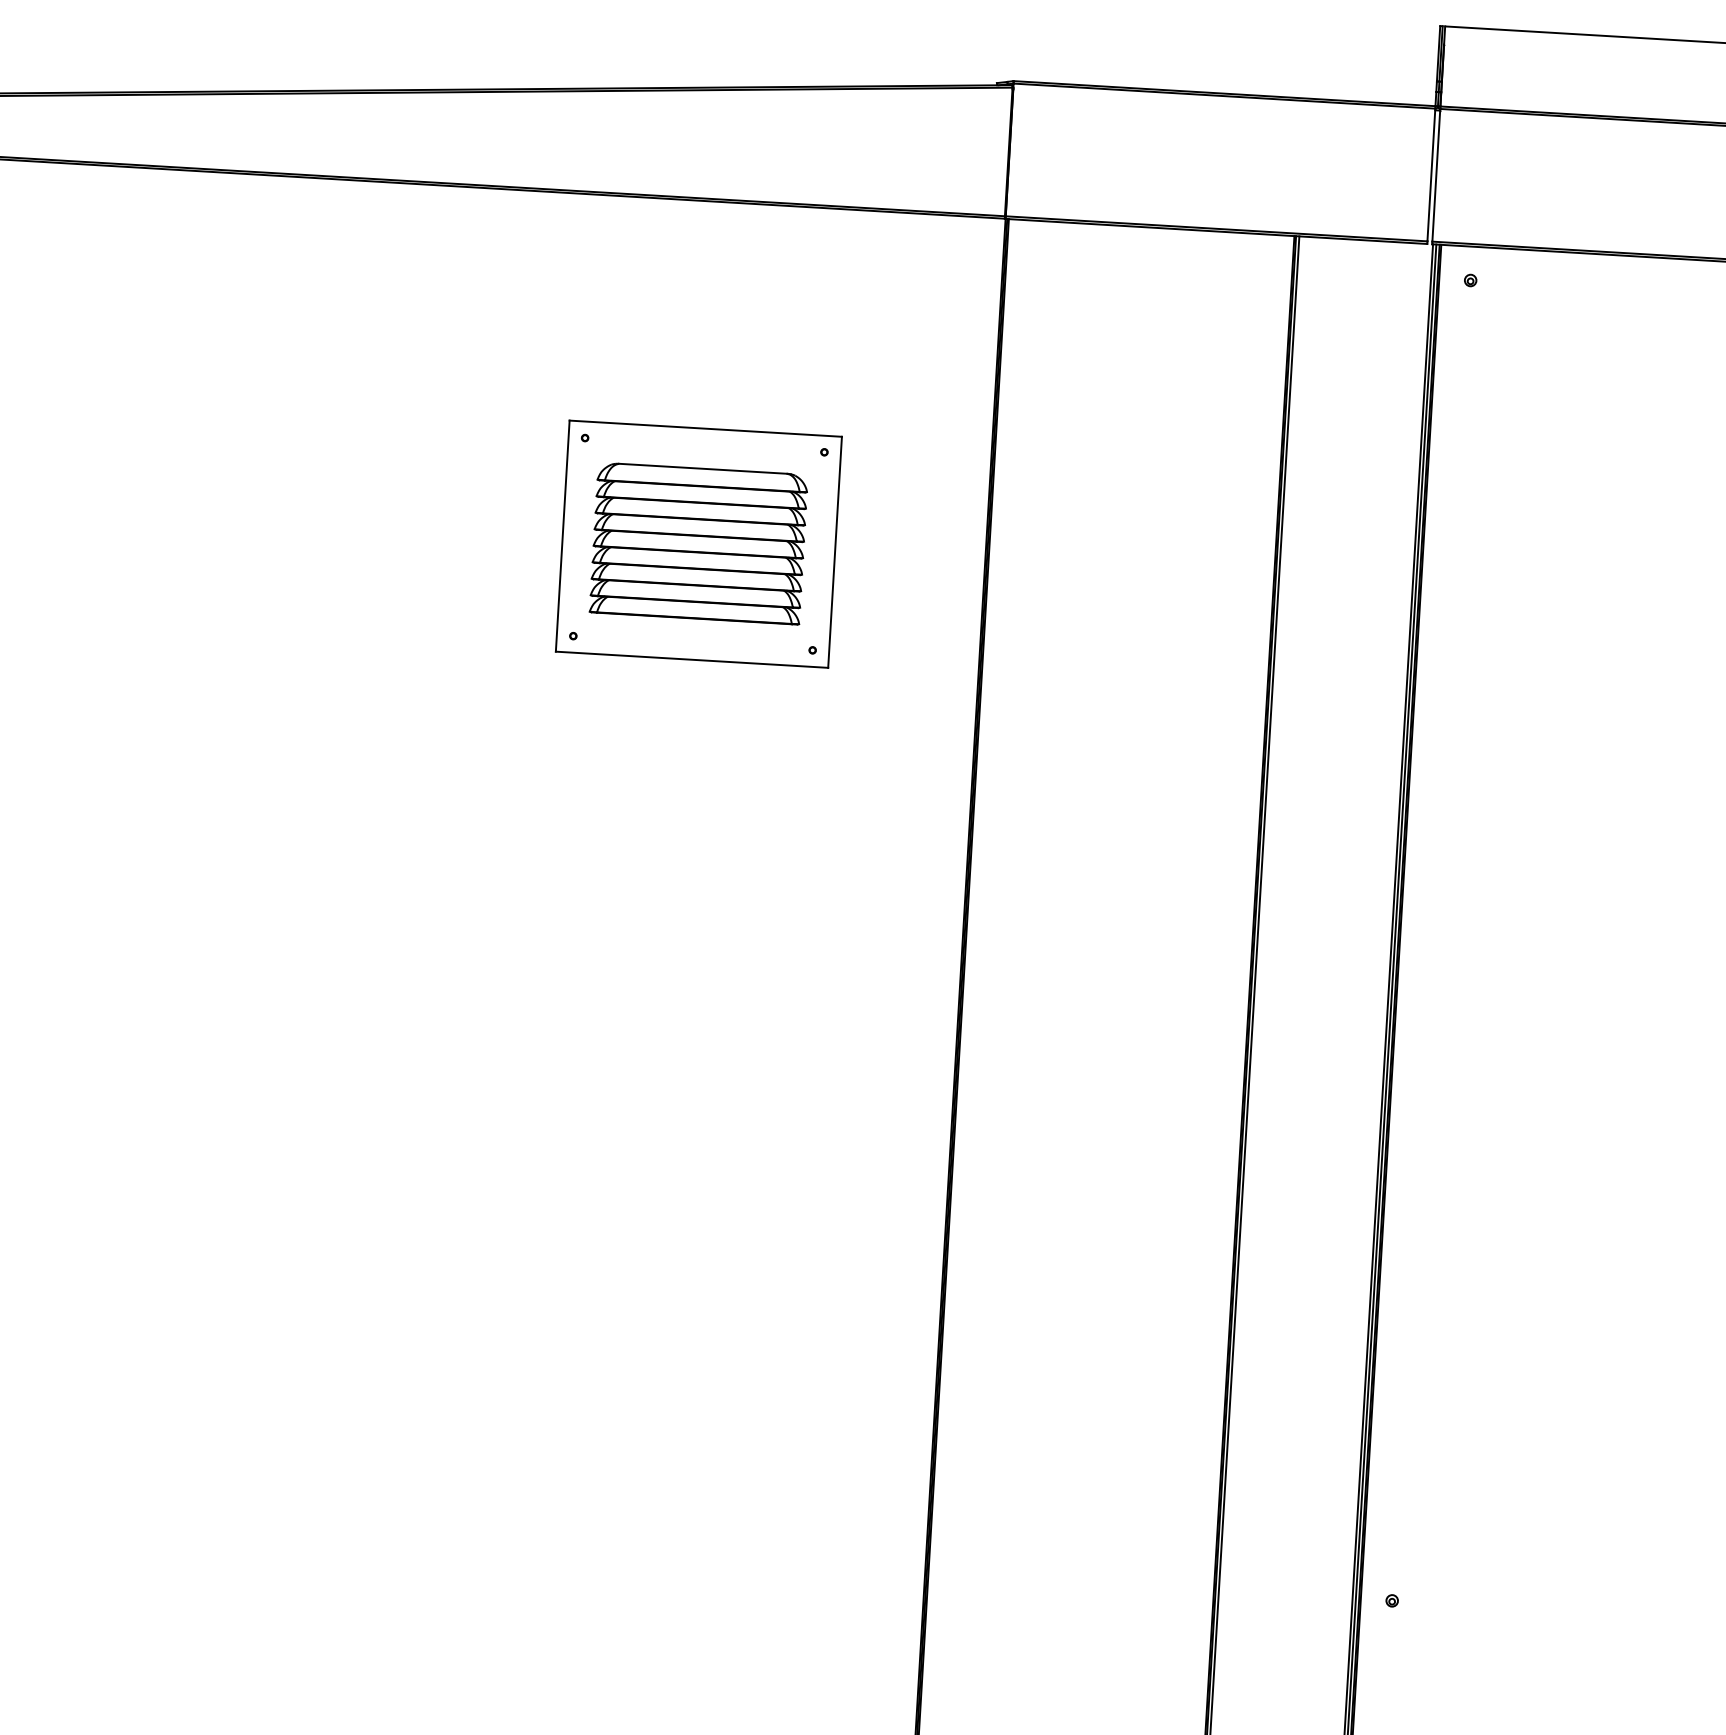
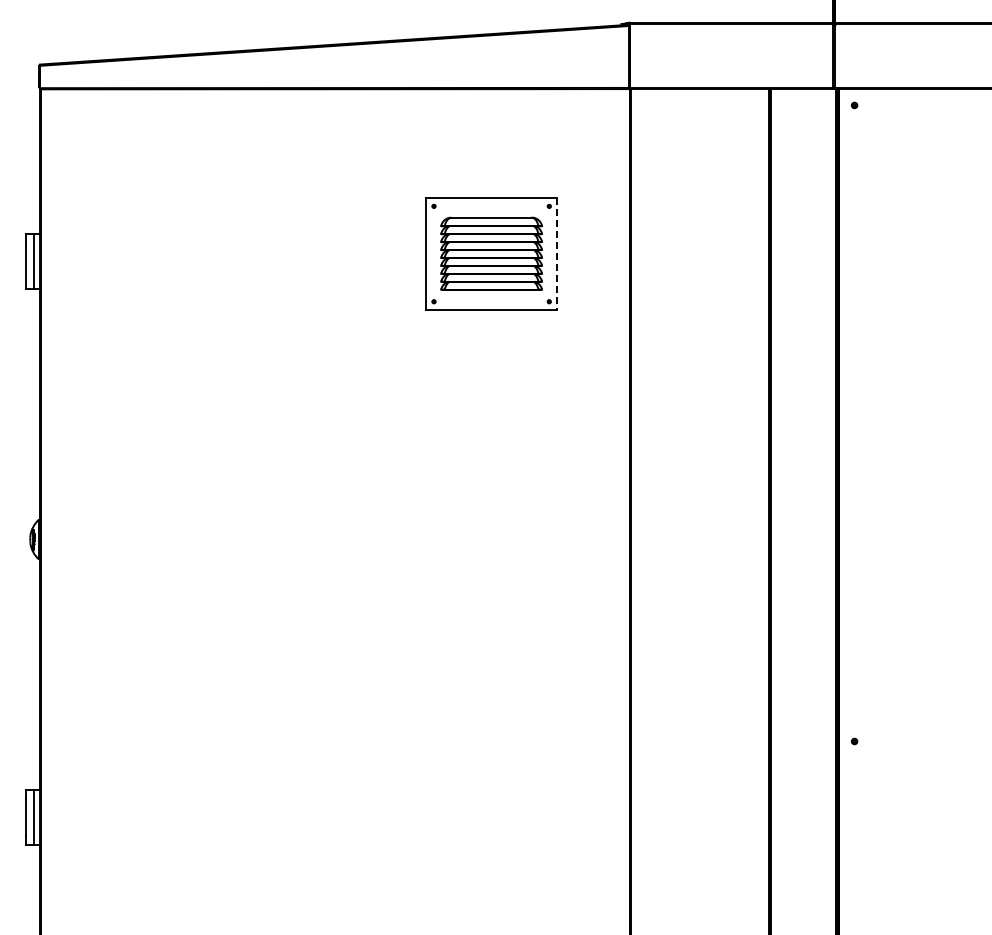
line: (835, 553) -> (557, 254), solid -> dashed

